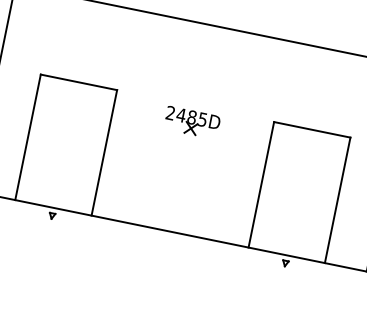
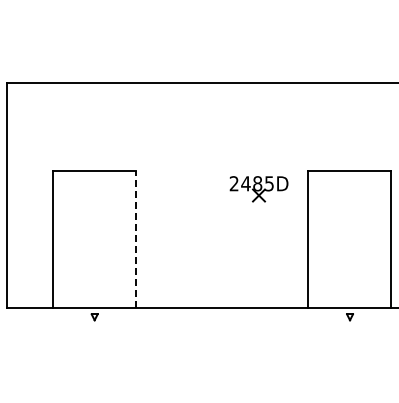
part: (191, 122) -> (258, 189), moved
line: (104, 152) -> (136, 239), solid -> dashed

